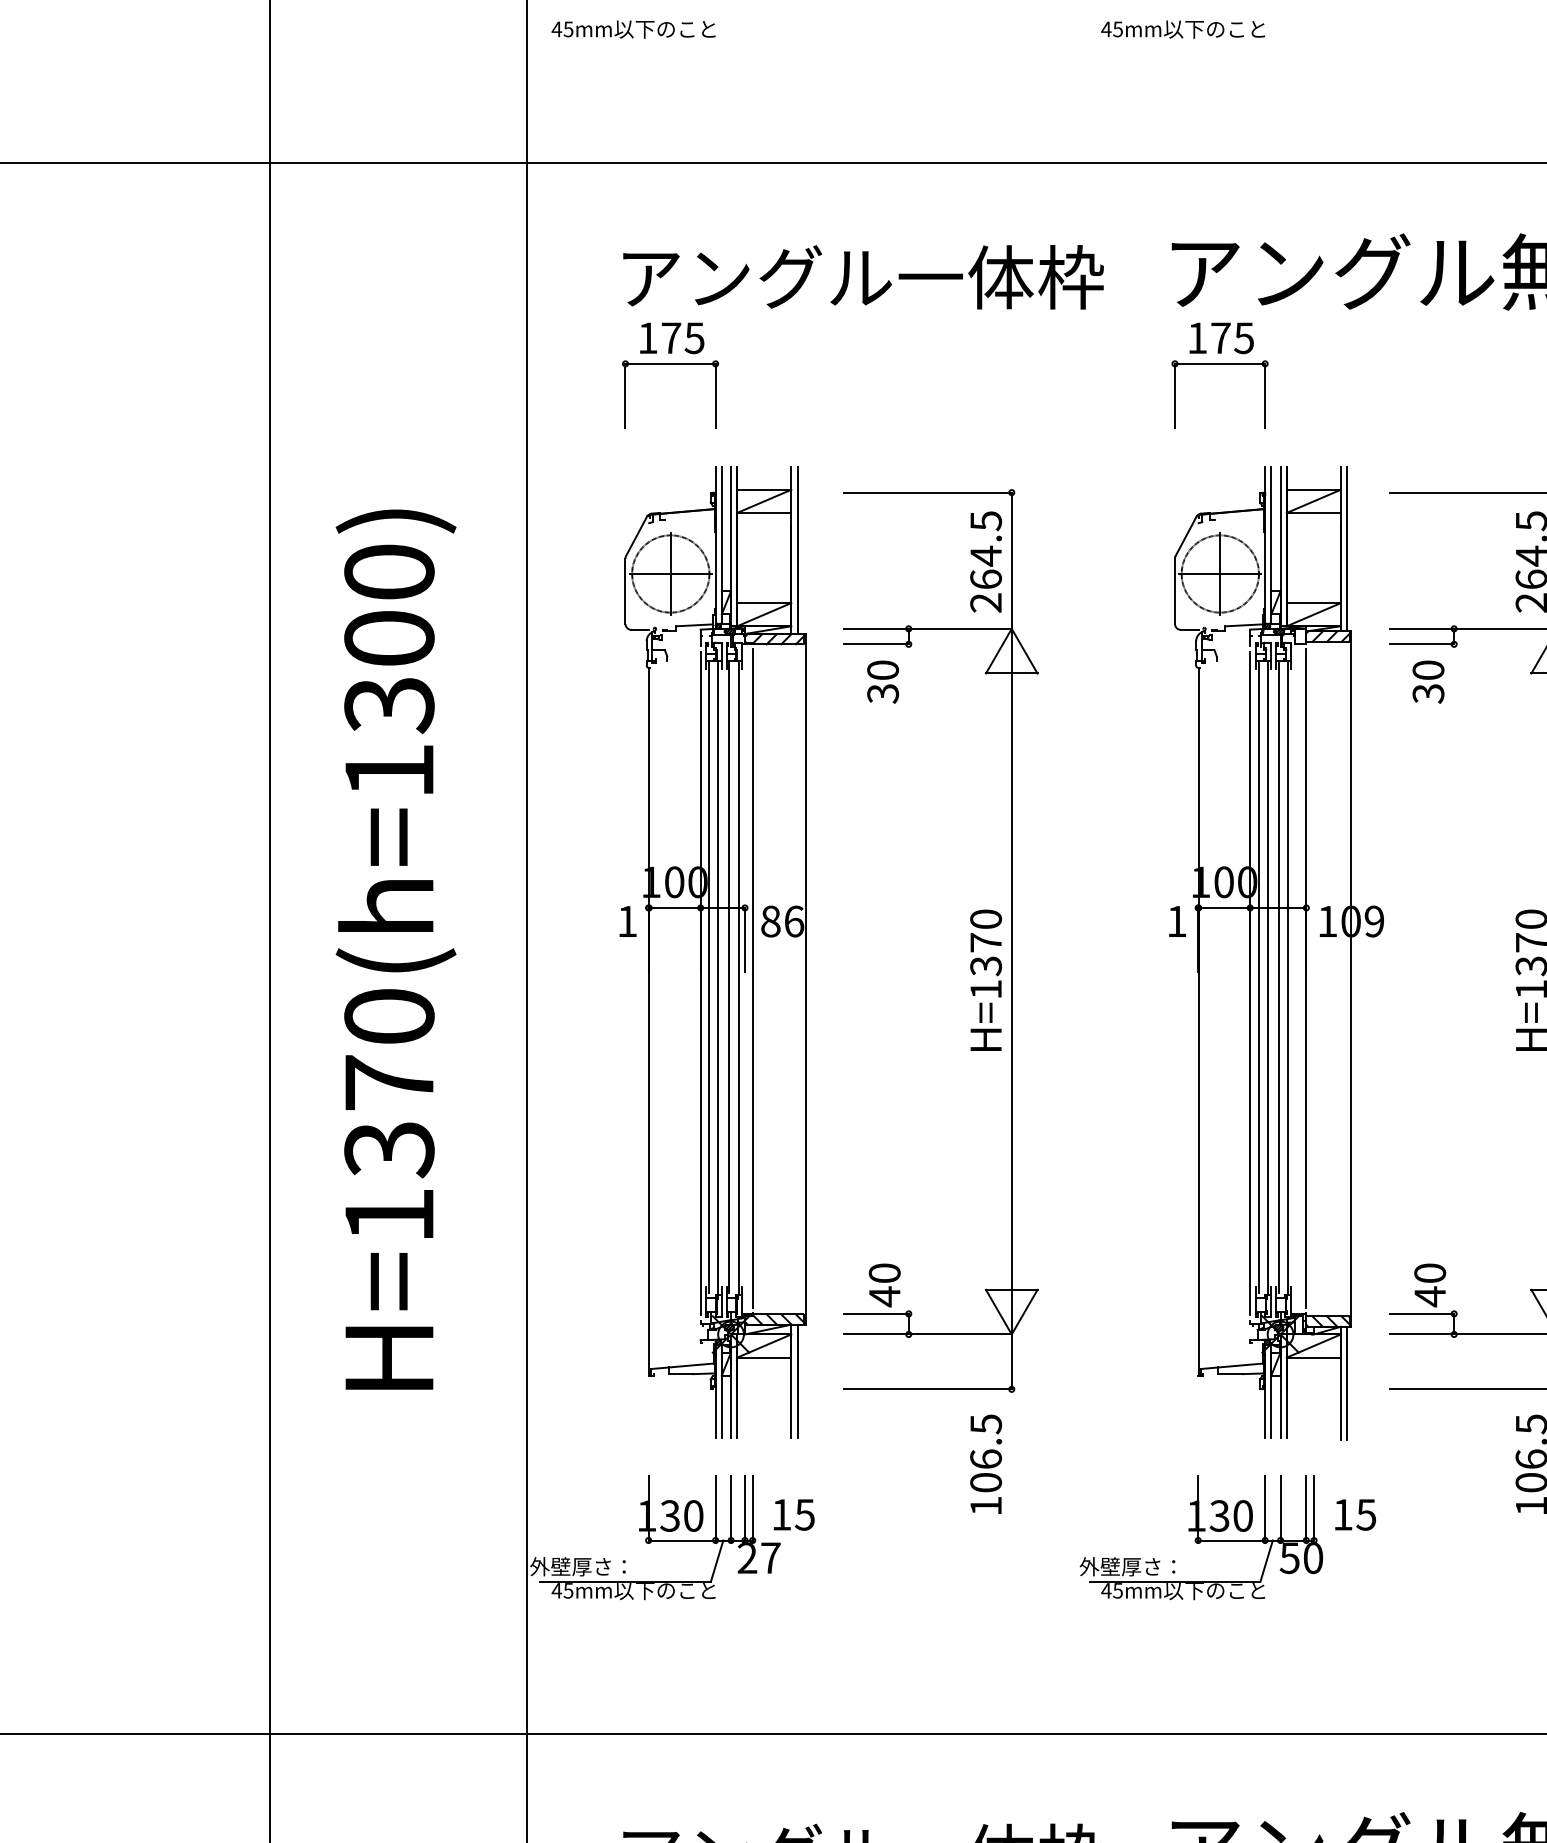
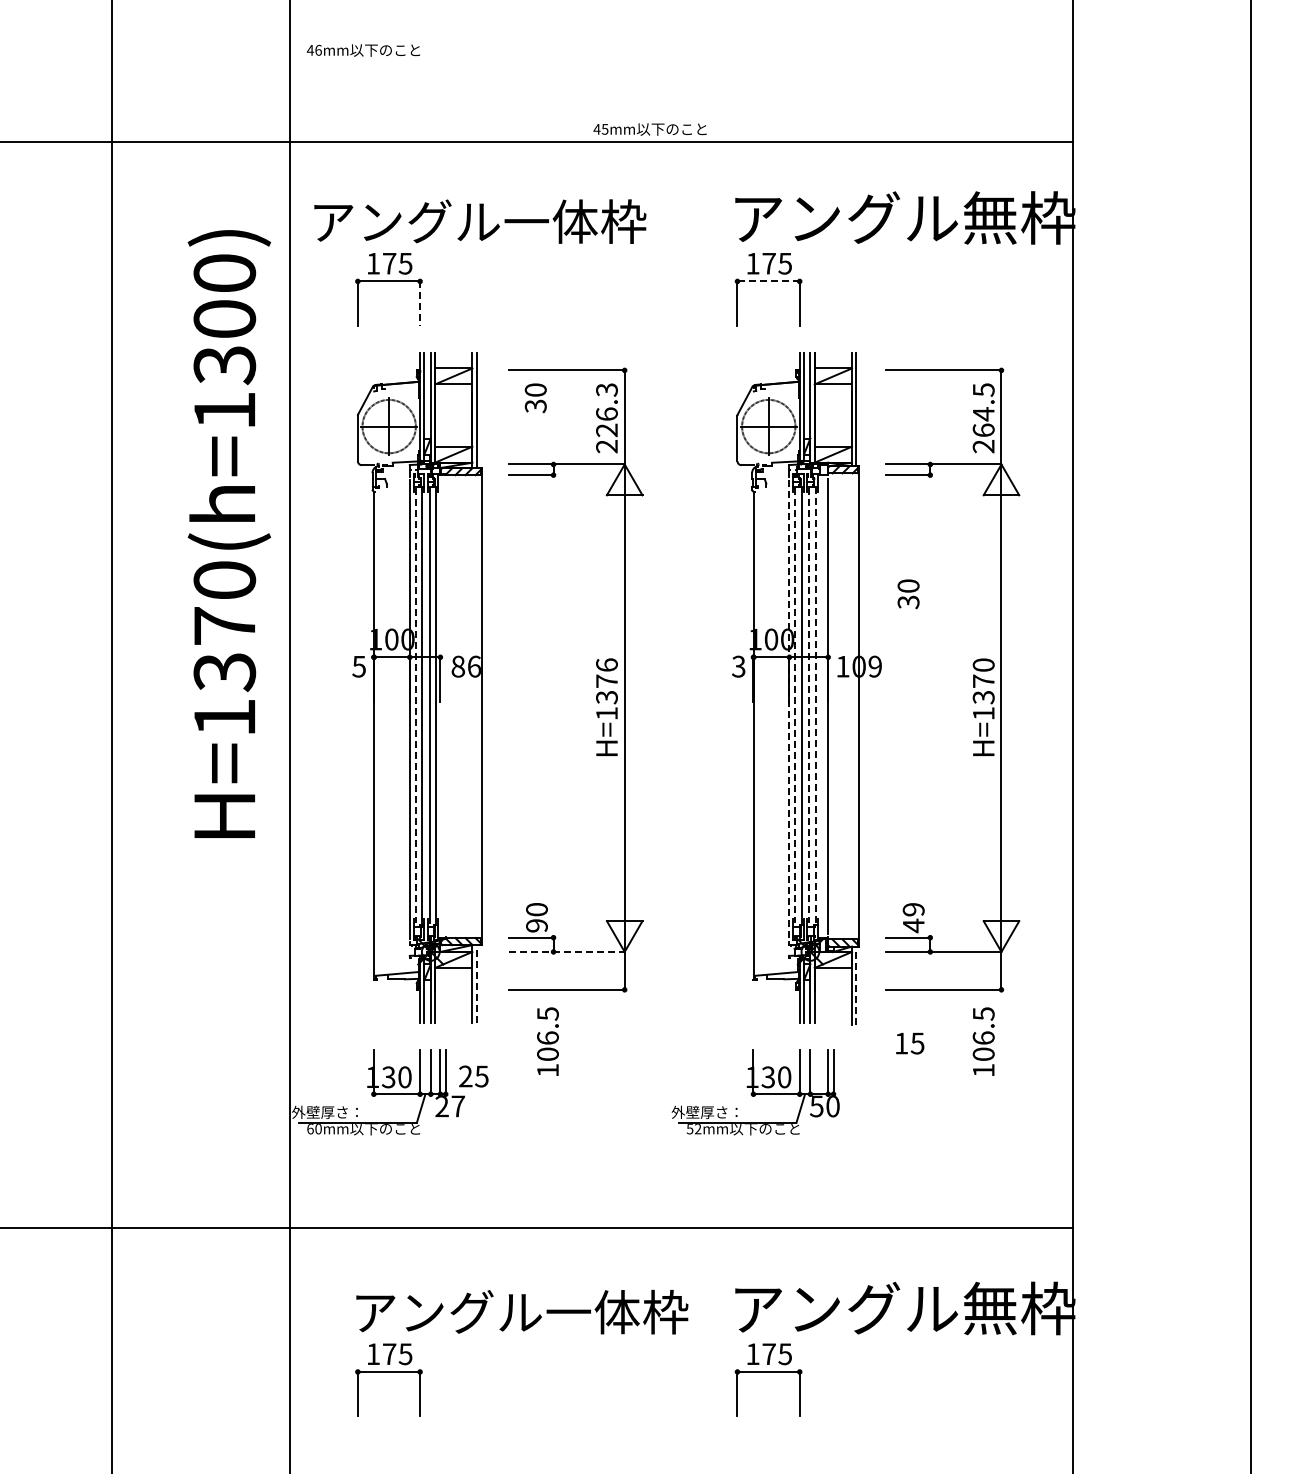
text: (568, 28) -> (318, 49), 45mm -> 46mm
text: (1182, 29) -> (649, 129), moved
text: (863, 277) -> (480, 221), moved
line: (1219, 363) -> (768, 281), solid -> dashed
line: (716, 397) -> (420, 304), solid -> dashed
text: (985, 550) -> (606, 410), 264.5 -> 226.3
text: (882, 682) -> (535, 398), moved
text: (1428, 682) -> (908, 594), moved
text: (985, 918) -> (606, 664), H=1370 -> H=1376
text: (626, 921) -> (358, 666), 1 -> 5
text: (1176, 921) -> (738, 666), 1 -> 3
text: (394, 948) -> (228, 533), moved
line: (708, 977) -> (415, 705), solid -> dashed
line: (752, 977) -> (445, 705), removed
line: (1258, 977) -> (795, 705), solid -> dashed
line: (1279, 977) -> (809, 705), solid -> dashed
line: (1287, 977) -> (815, 705), solid -> dashed
line: (1250, 983) -> (789, 709), solid -> dashed
text: (1429, 1273) -> (913, 909), 40 -> 49
text: (884, 1296) -> (536, 925), 40 -> 90
line: (927, 1333) -> (566, 951), solid -> dashed
line: (797, 1381) -> (476, 984), solid -> dashed
line: (1347, 1383) -> (856, 985), solid -> dashed
text: (985, 1464) -> (547, 1041), moved
text: (781, 1514) -> (465, 1076), 15 -> 25
text: (1355, 1514) -> (910, 1043), moved
text: (561, 1591) -> (313, 1129), 45mm -> 60mm
text: (1111, 1591) -> (693, 1129), 45mm -> 52mm

